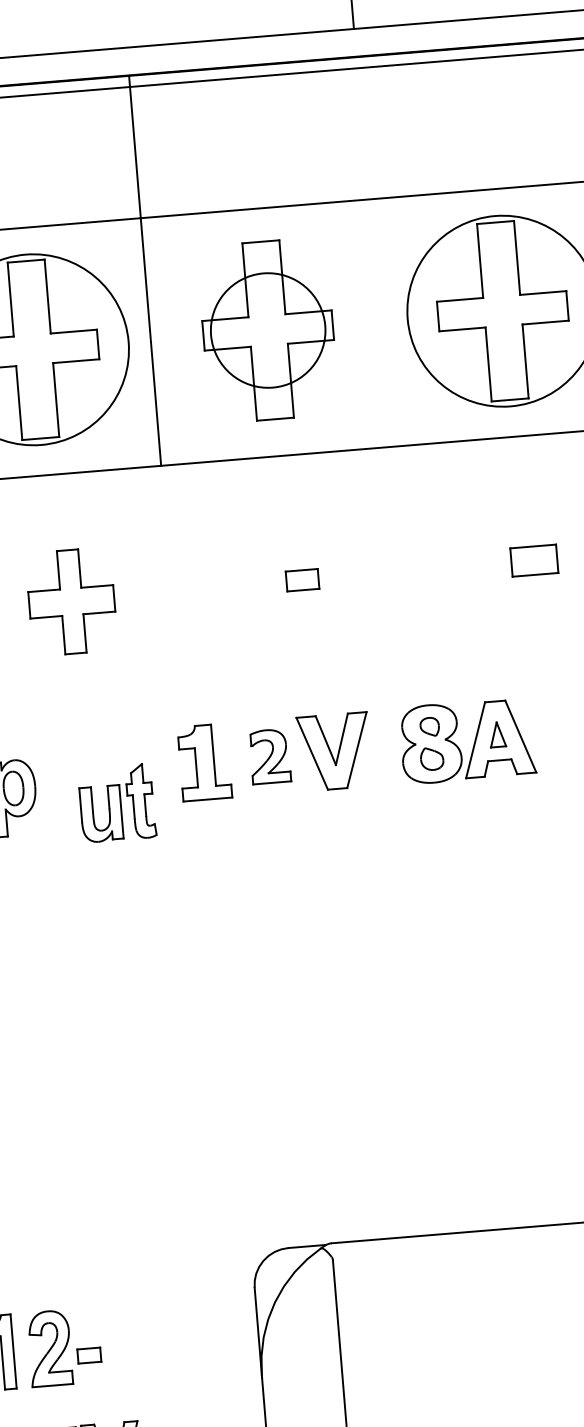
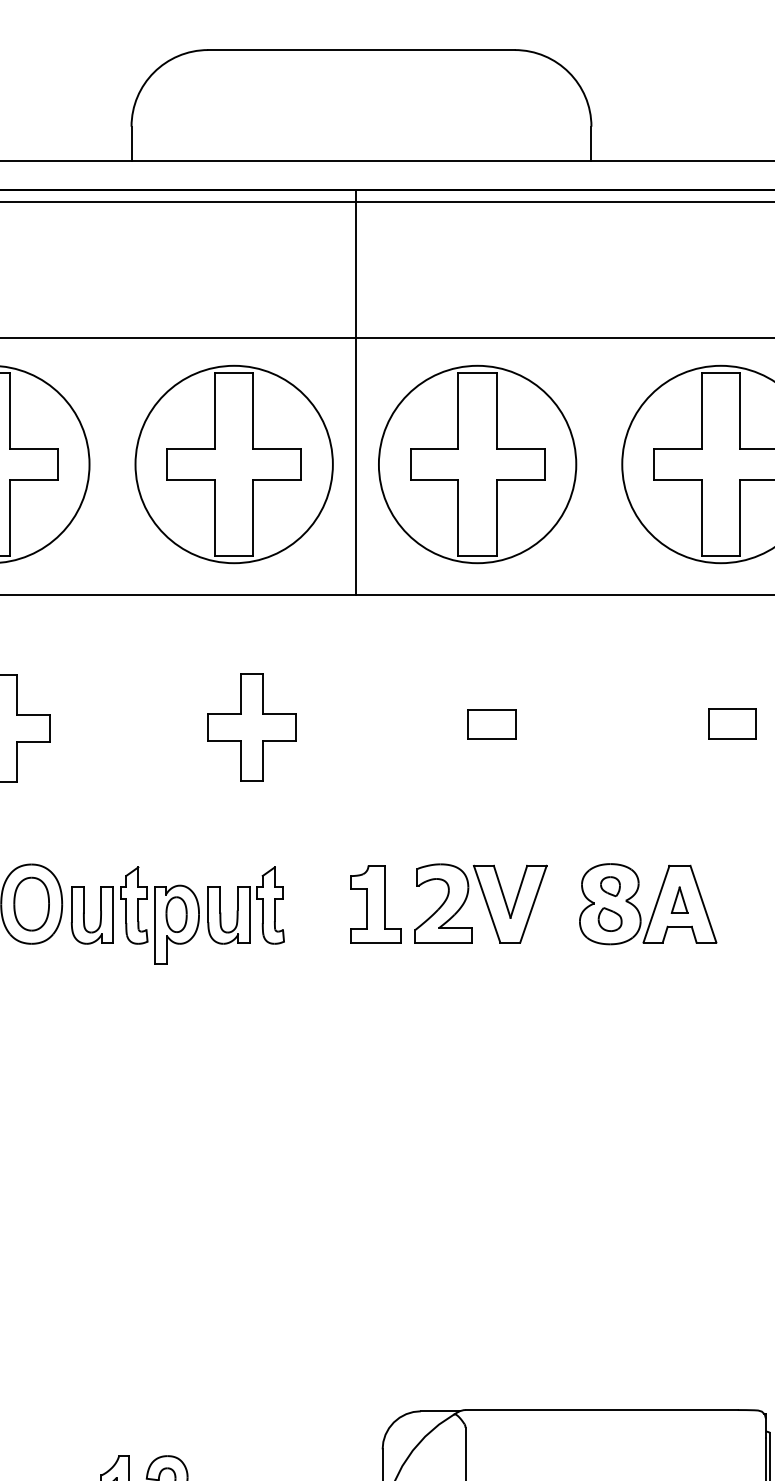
circle: (268, 330) -> (477, 464), size x1.67
part: (302, 580) -> (491, 724), size x1.43
part: (270, 756) -> (443, 903), size x1.43
part: (116, 803) -> (245, 905), moved

